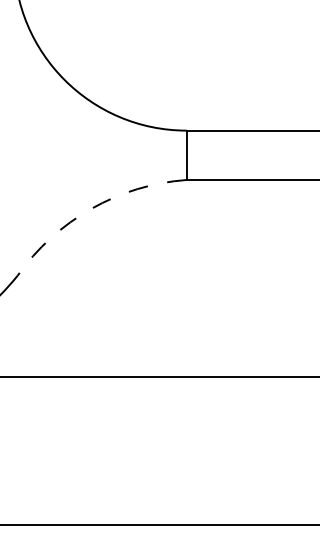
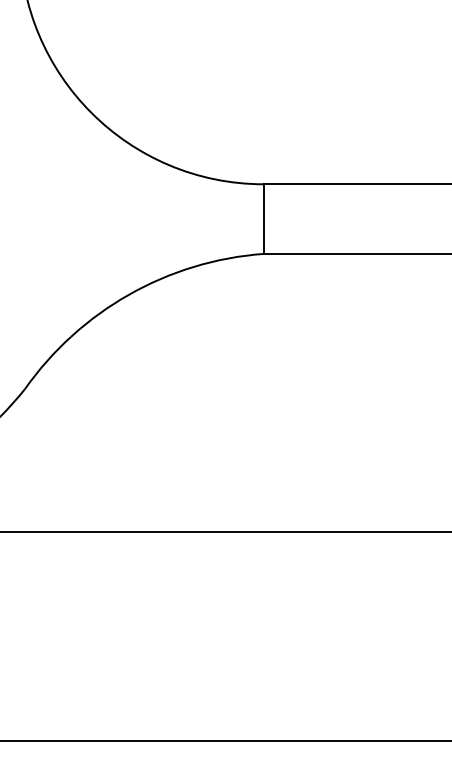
arc: (91, 208) -> (129, 294), dashed -> solid

